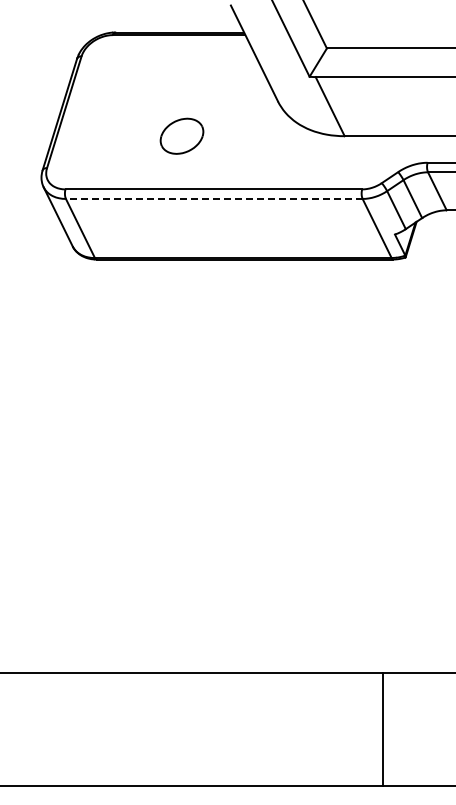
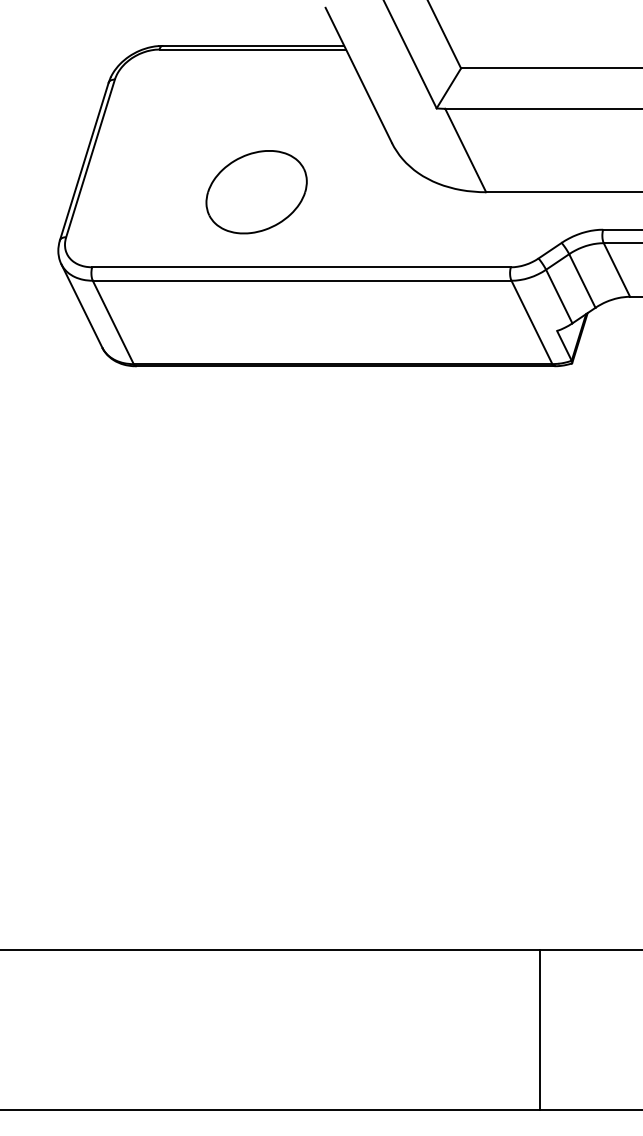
part: (181, 136) -> (255, 192), size x1.67
line: (213, 198) -> (301, 280), dashed -> solid

